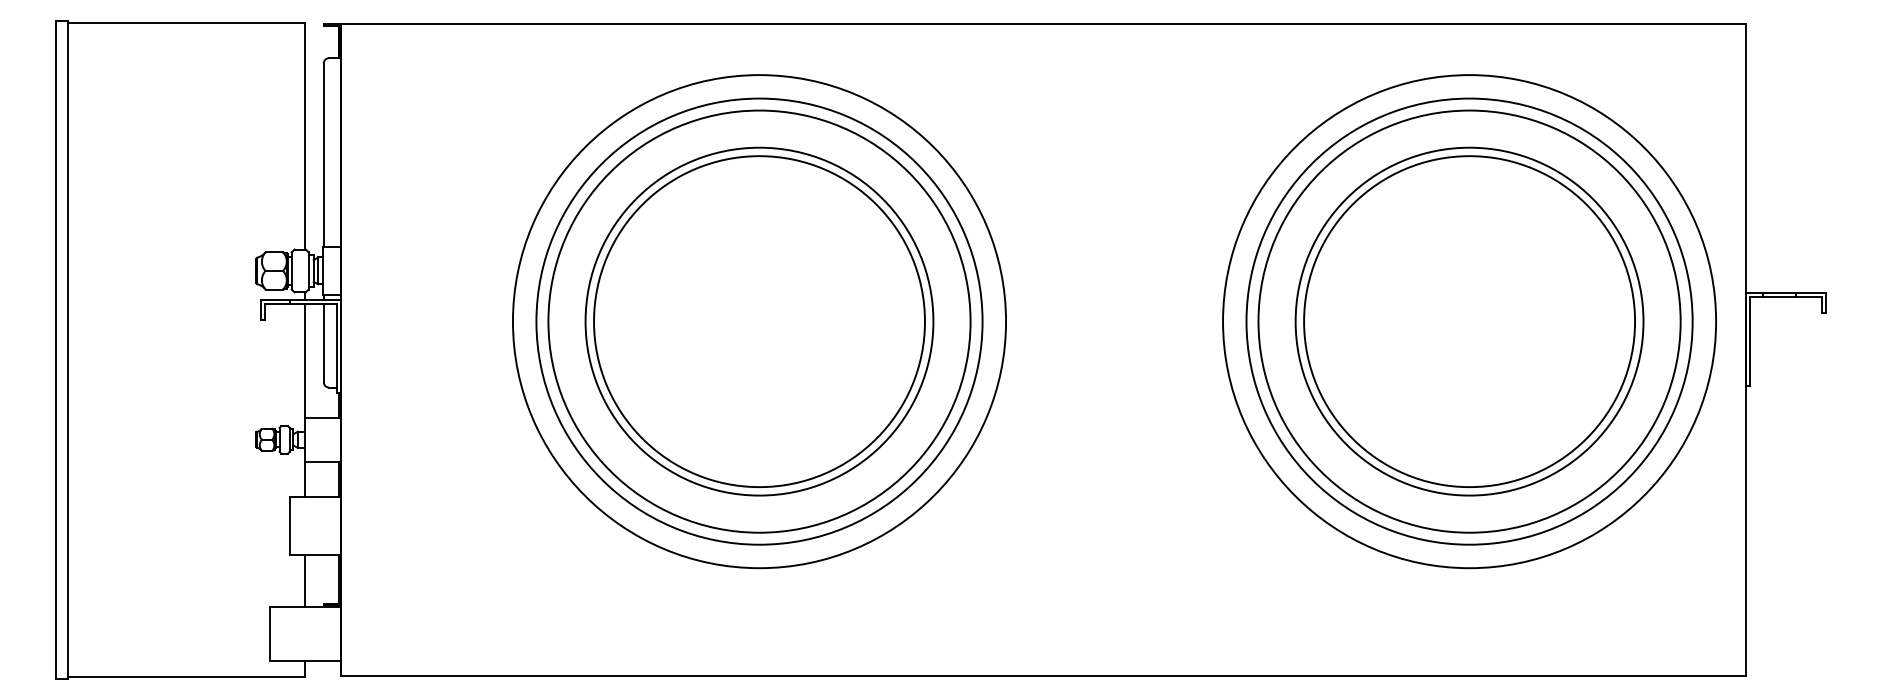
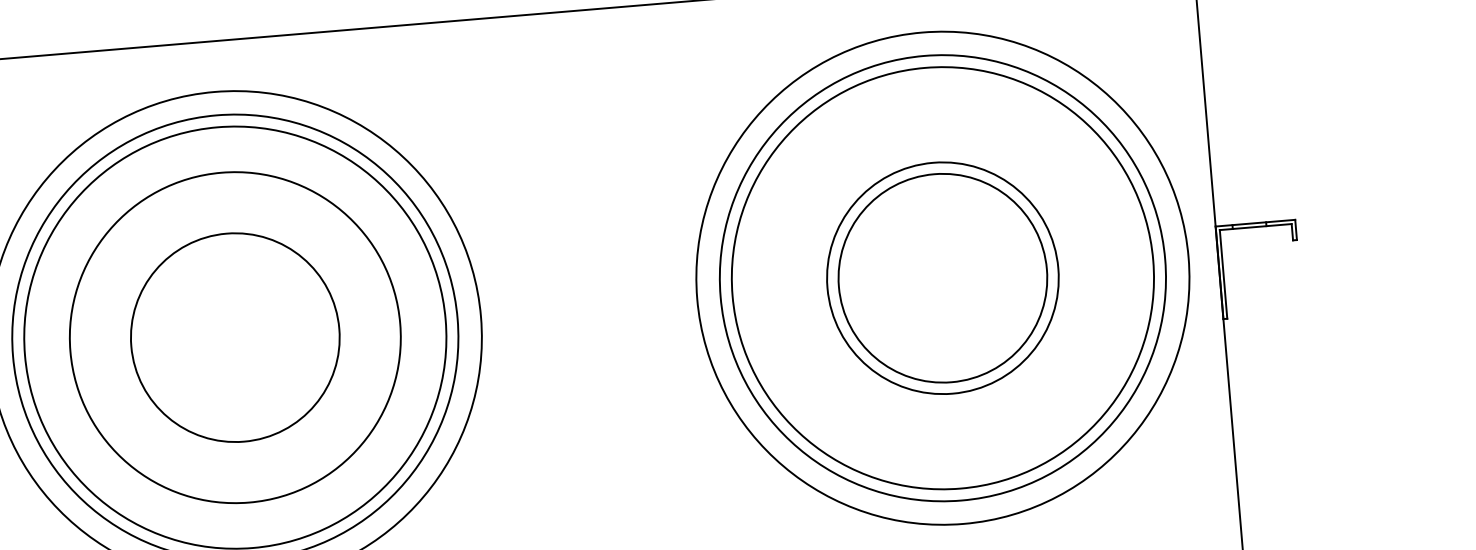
circle: (759, 321) -> (235, 337), size x0.6
circle: (1469, 321) -> (942, 278), size x0.6
circle: (1469, 321) -> (942, 278), size x0.7

